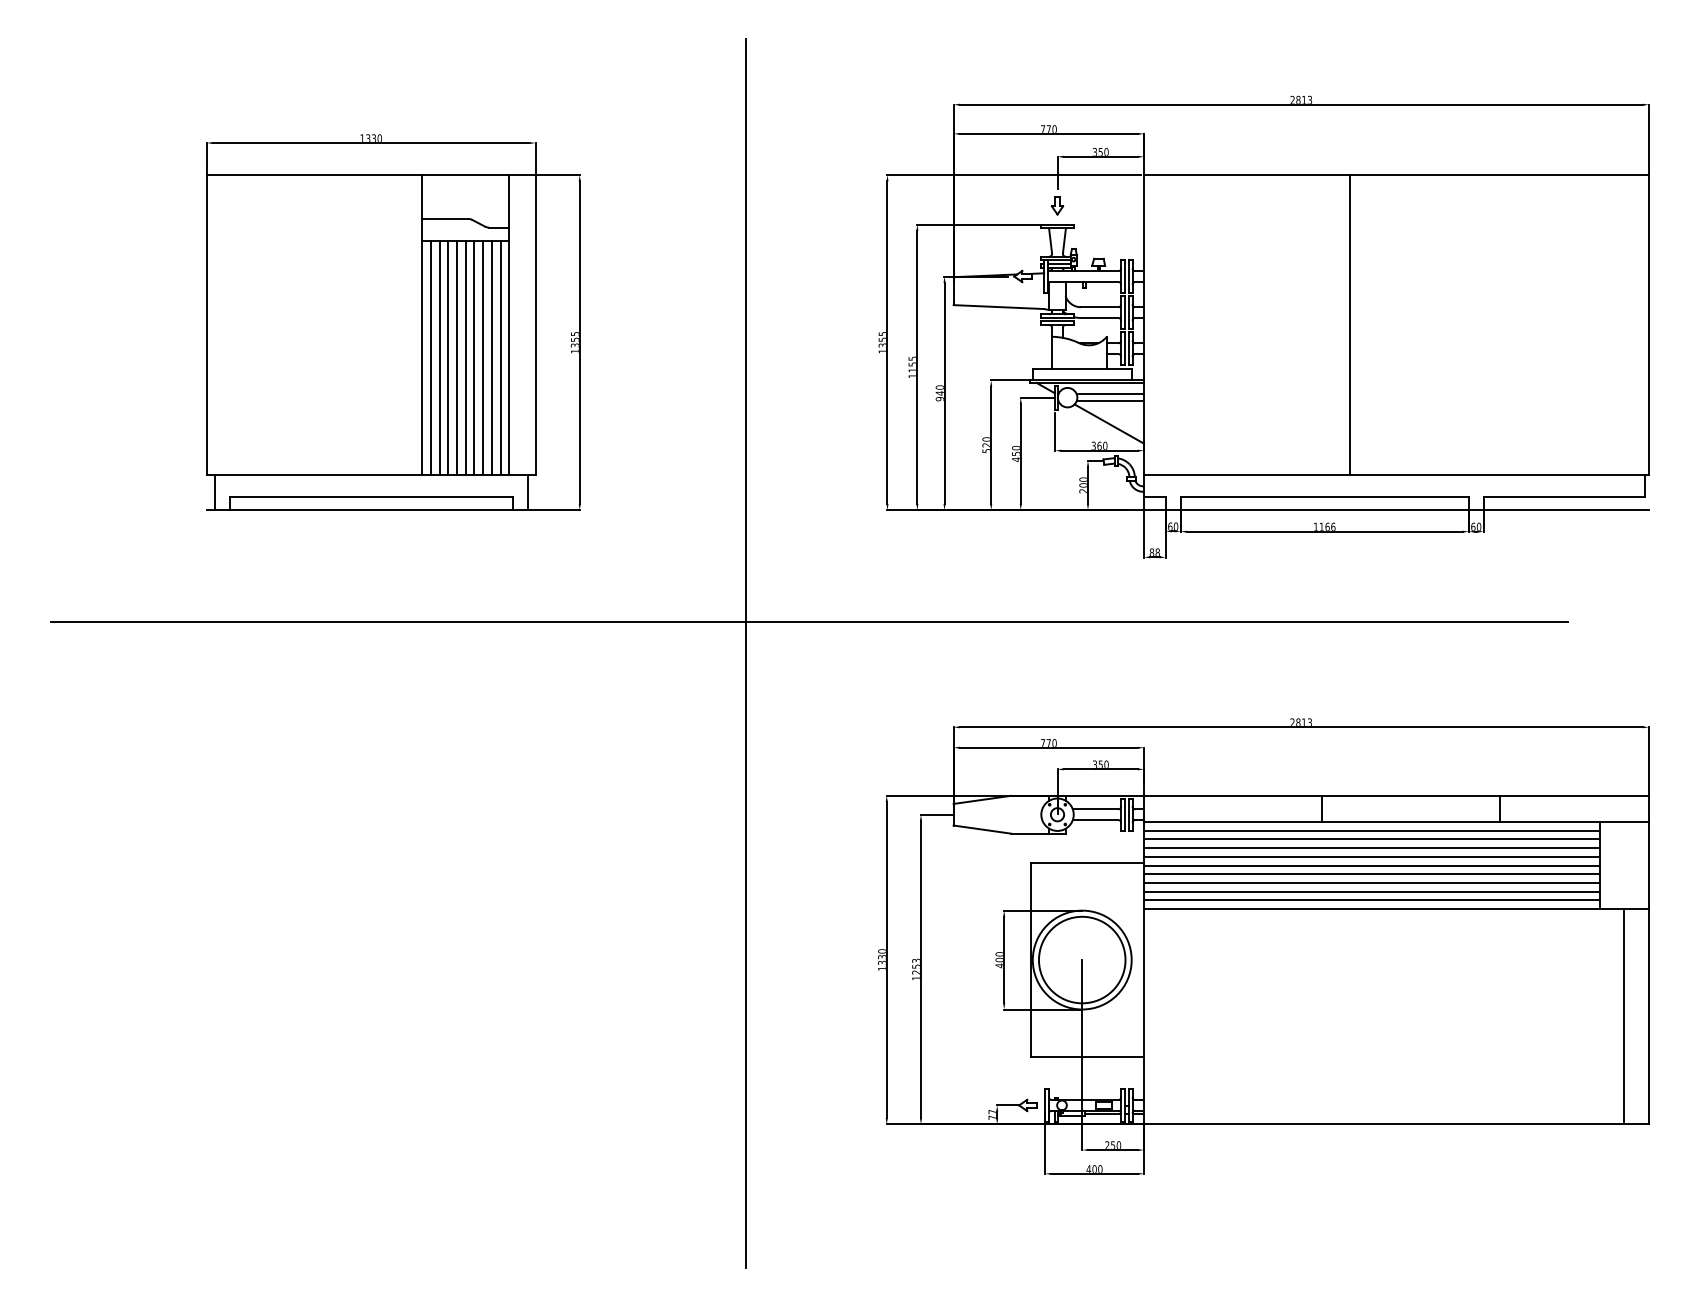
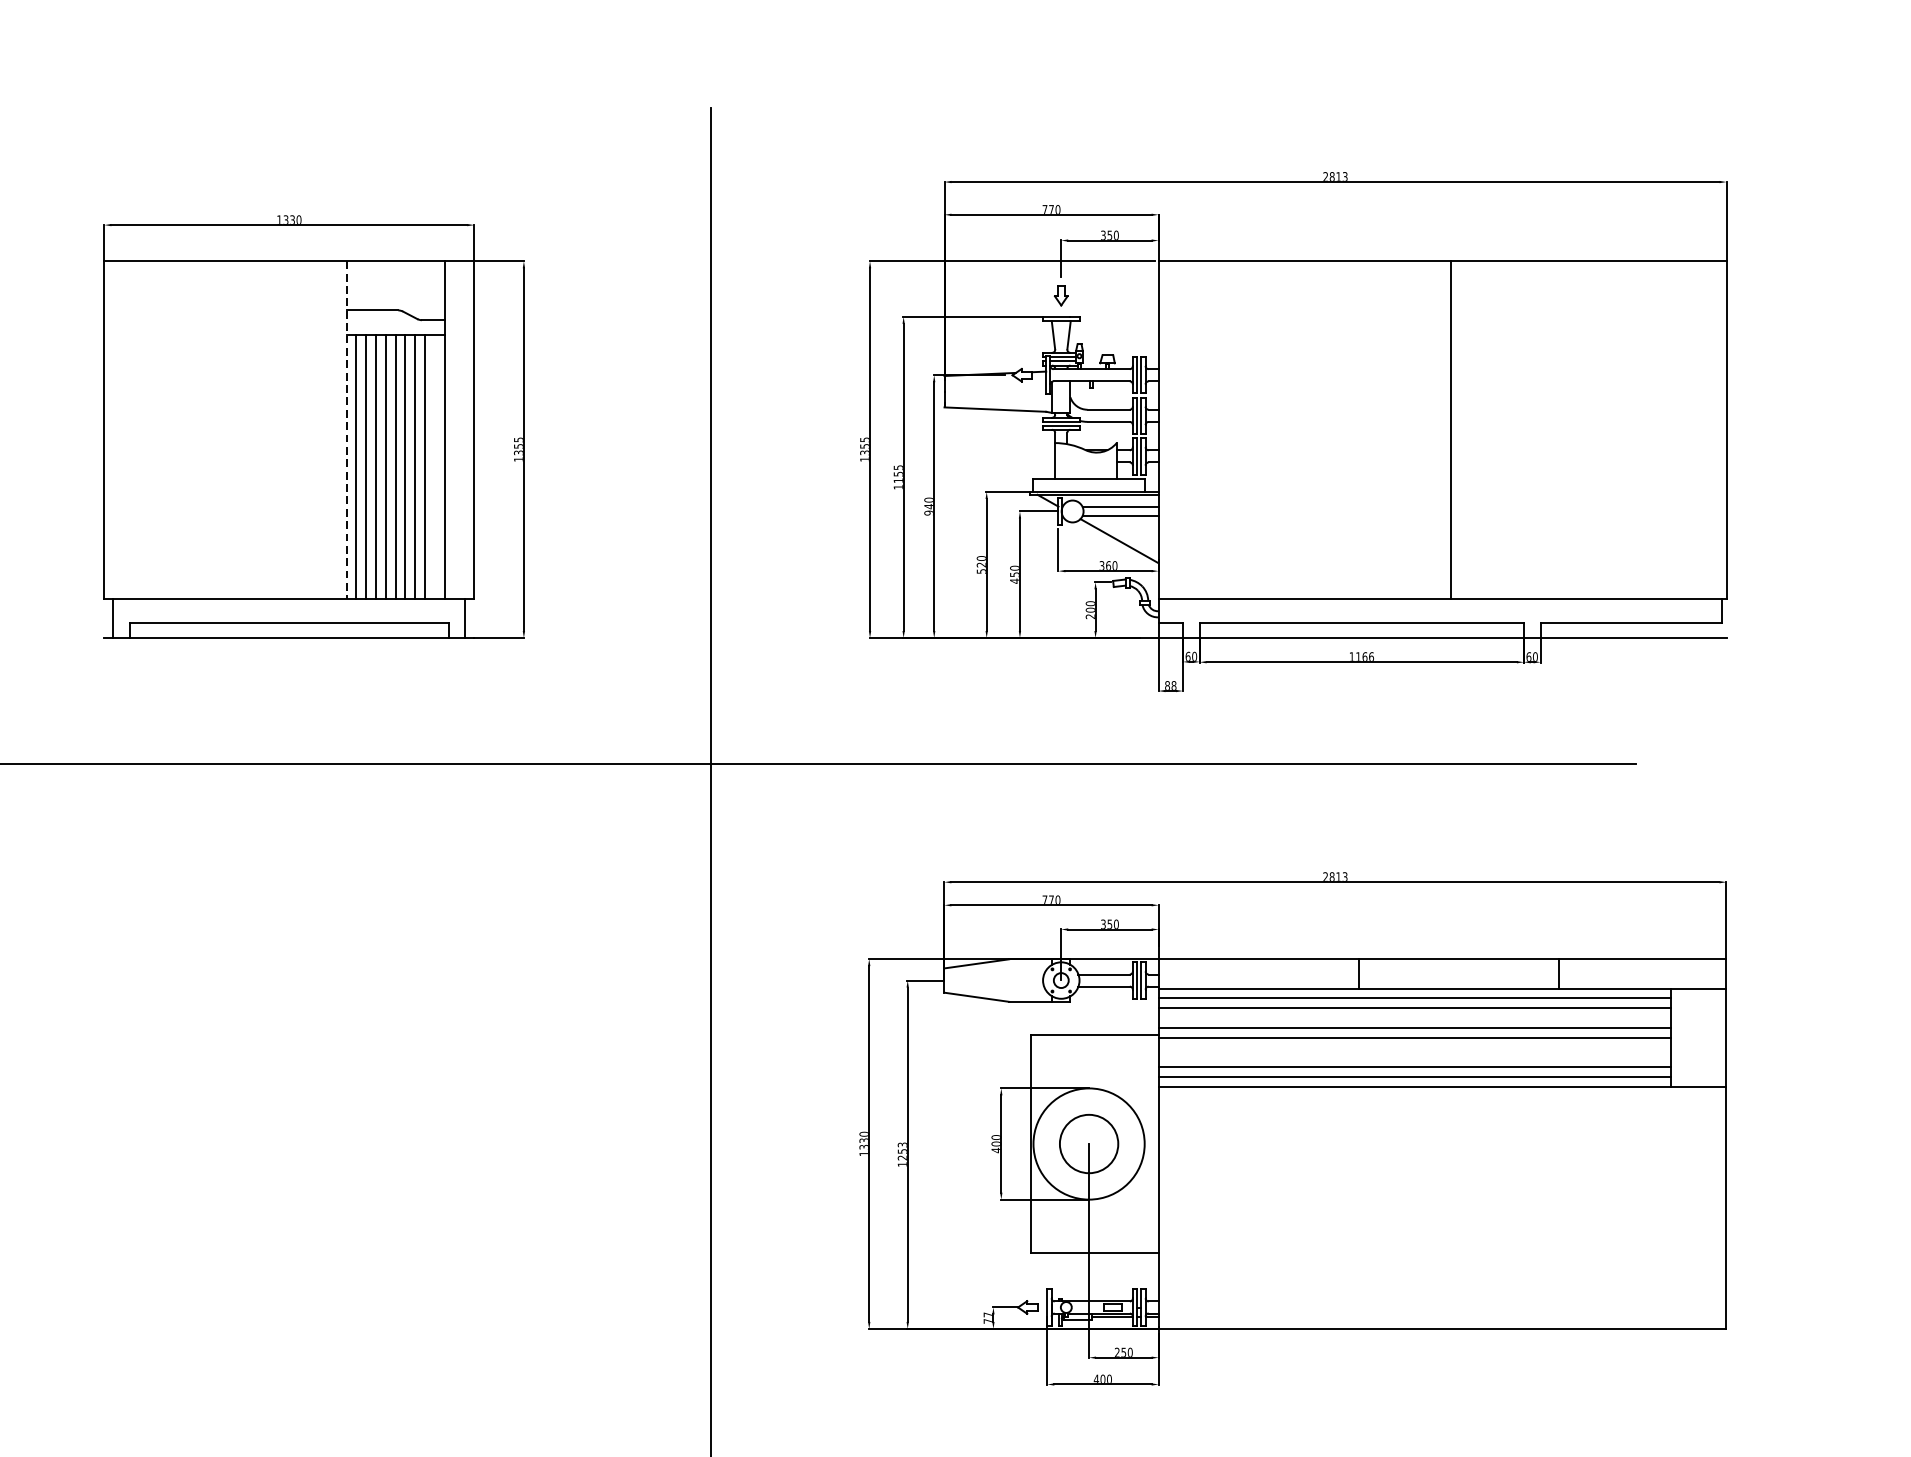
line: (422, 325) -> (347, 430), solid -> dashed
line: (1350, 325) -> (1451, 430), moved
line: (500, 357) -> (434, 466), removed
line: (1371, 848) -> (1414, 1018), removed
line: (1371, 874) -> (1414, 1047), removed
line: (1371, 883) -> (1414, 1057), removed
circle: (1082, 959) -> (1089, 1143), size x0.6
line: (1624, 1016) -> (1698, 1207), removed

